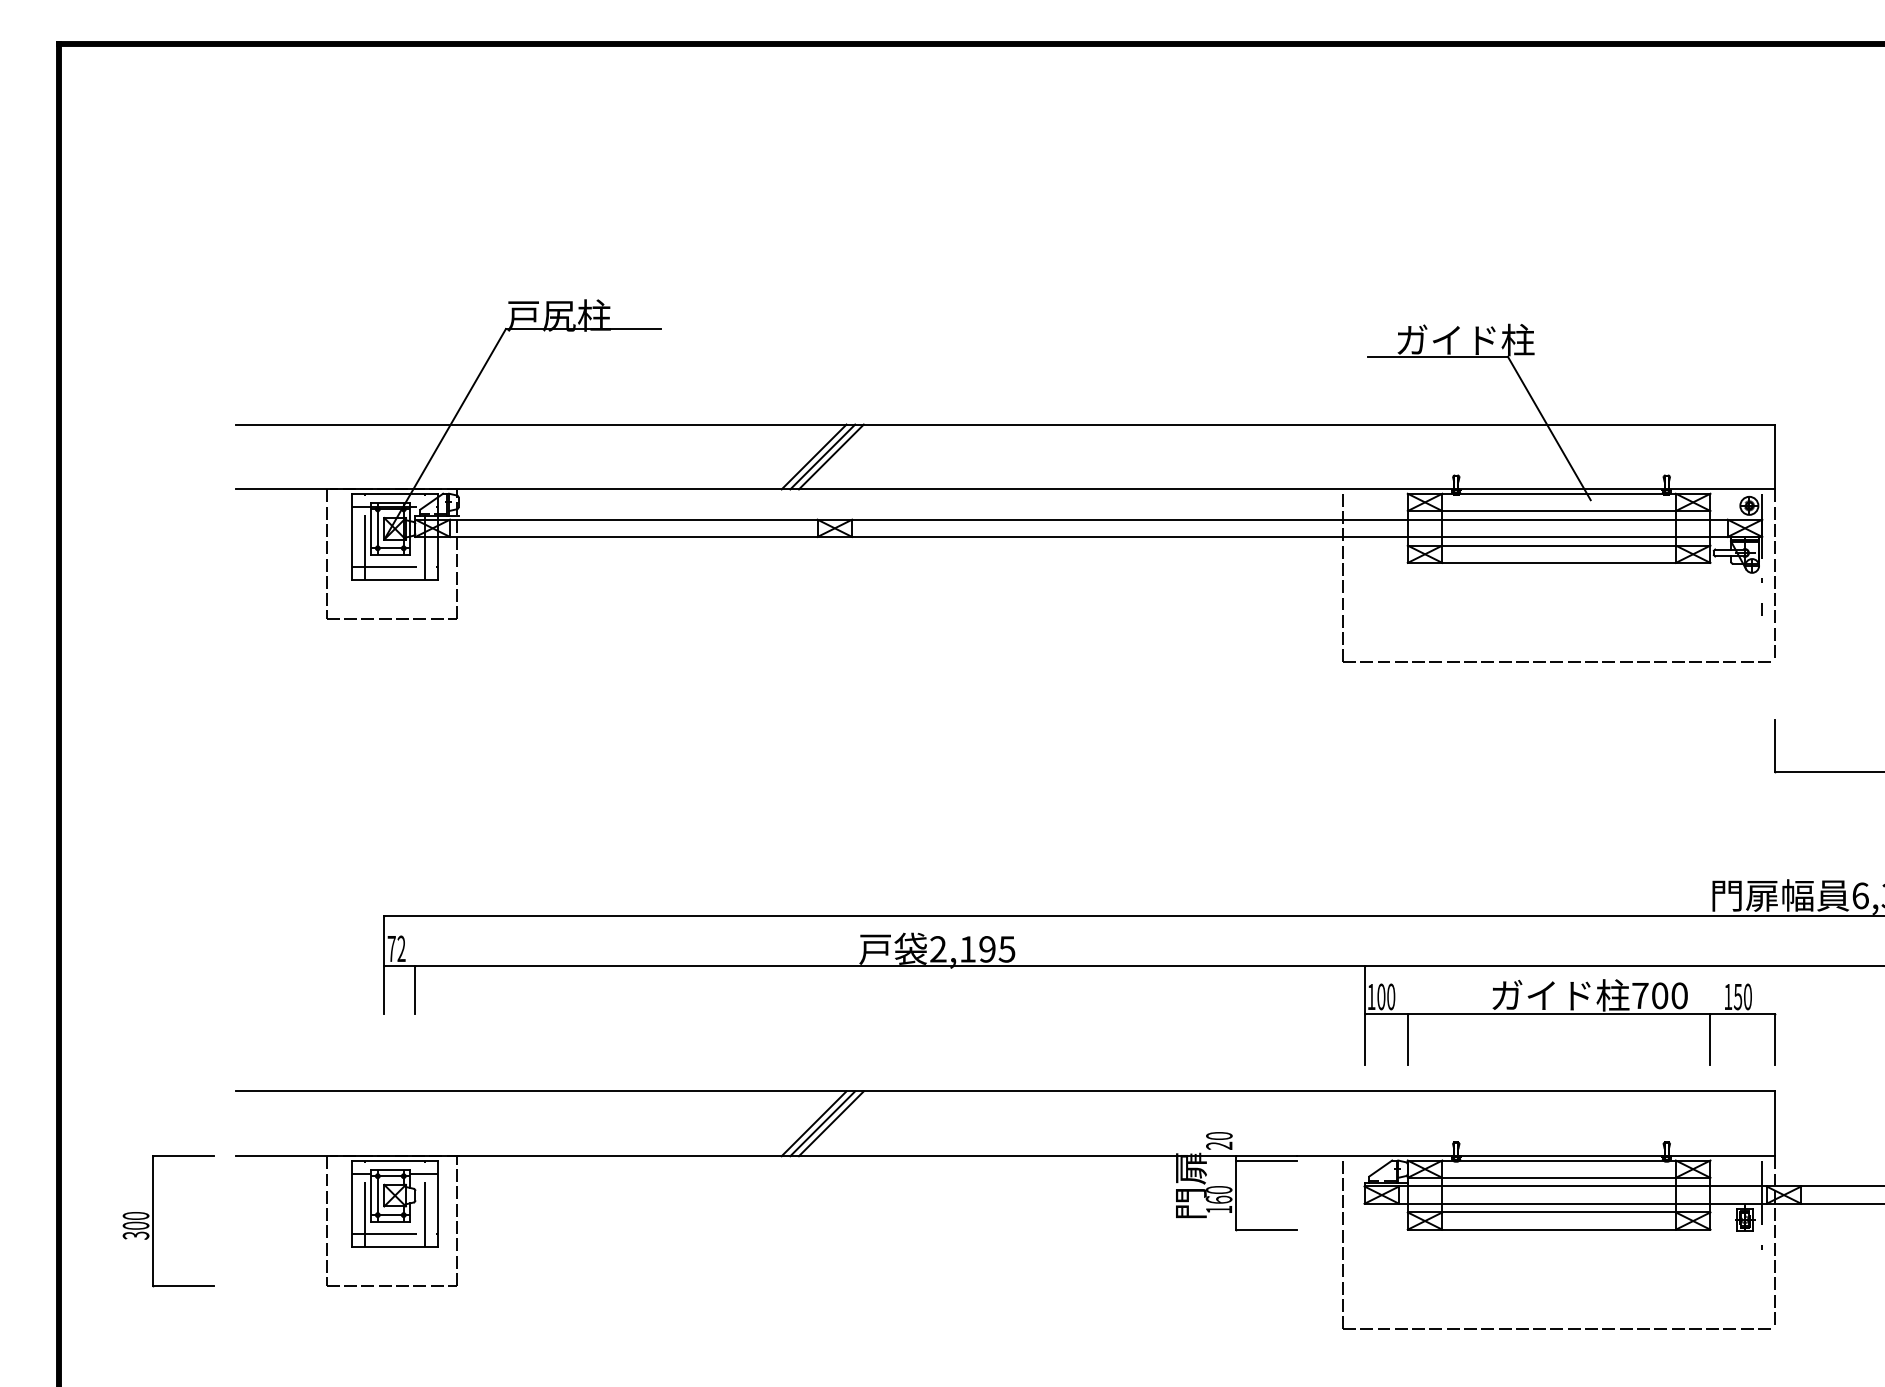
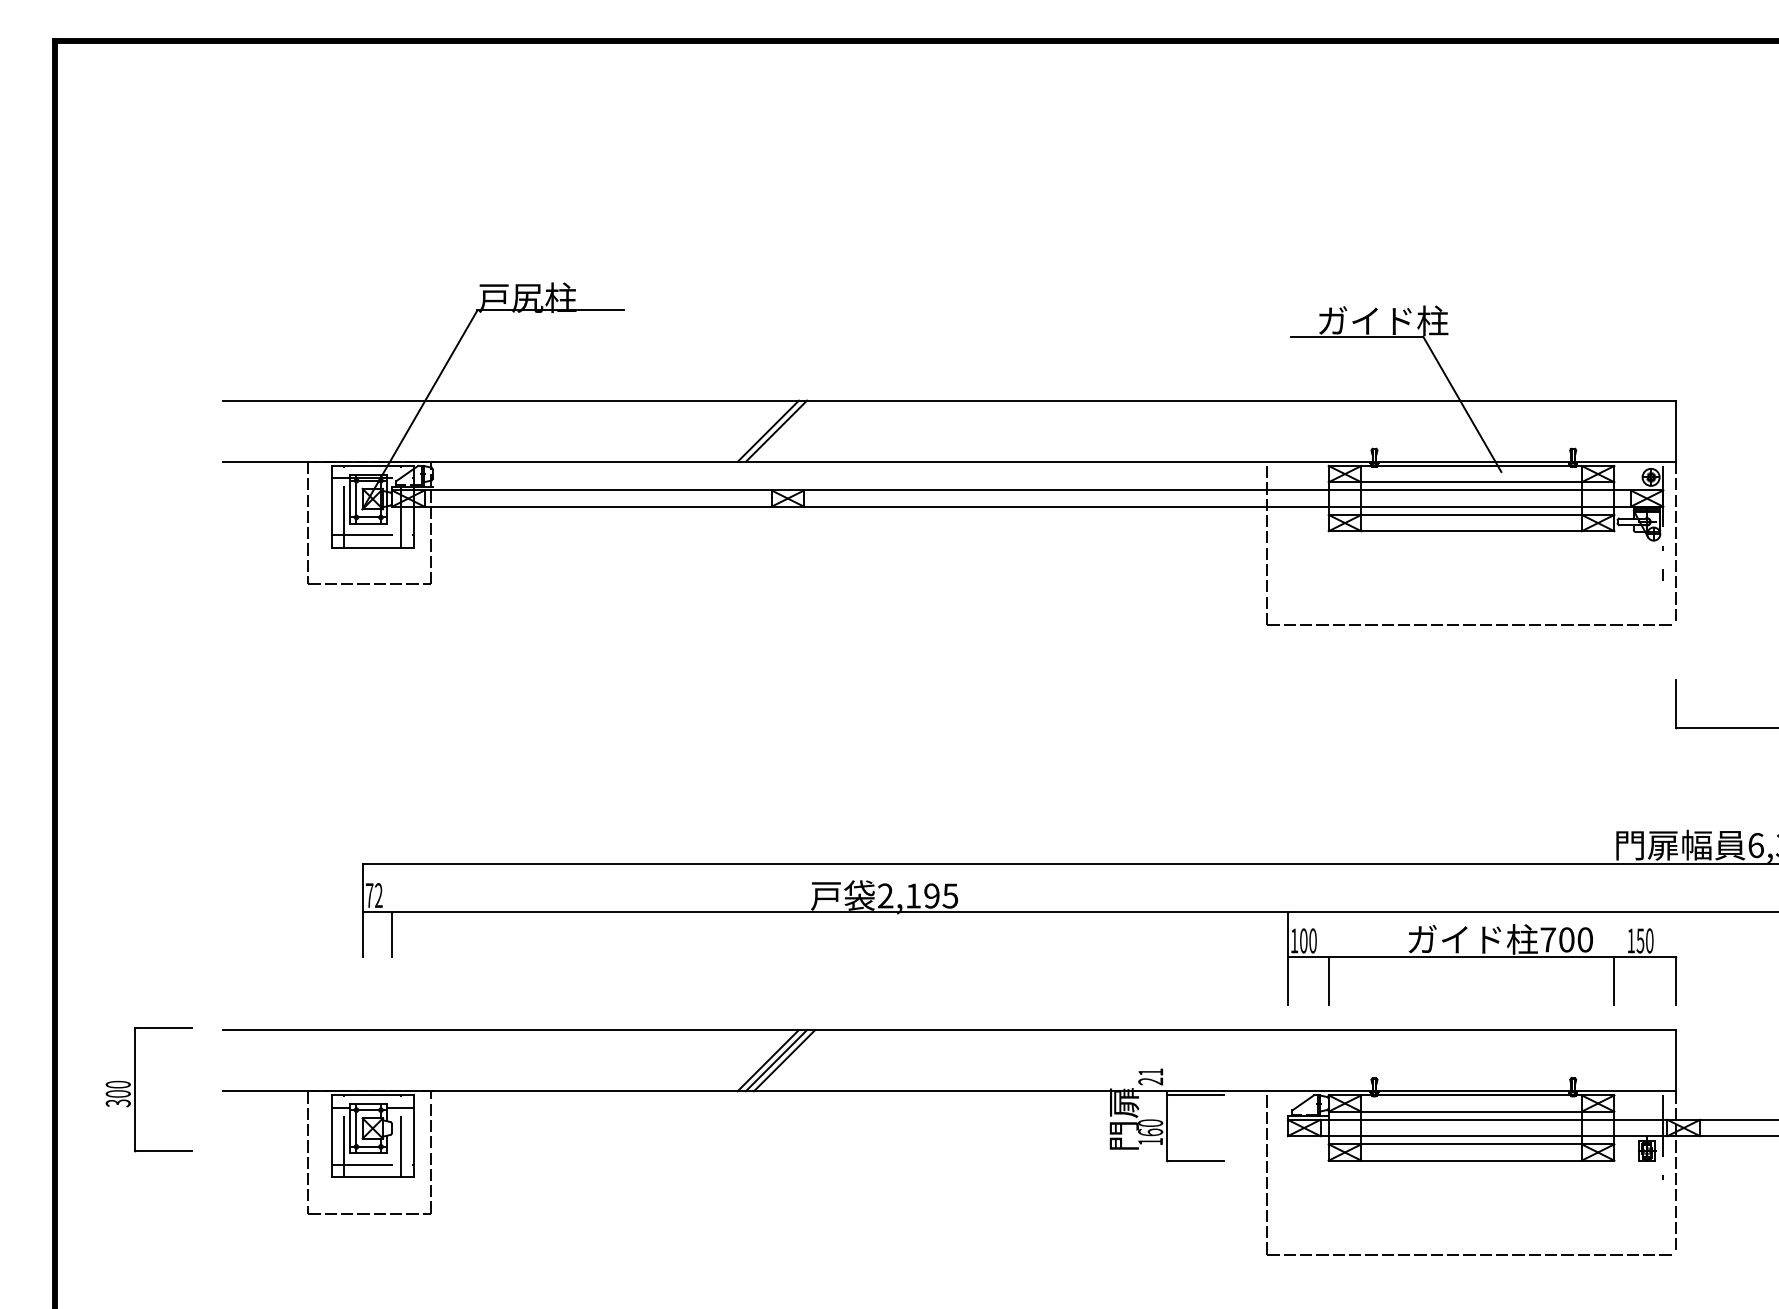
line: (831, 456) -> (784, 430), removed
text: (1219, 1135) -> (1150, 1071), 20 -> 21
part: (154, 1221) -> (135, 1089), moved

